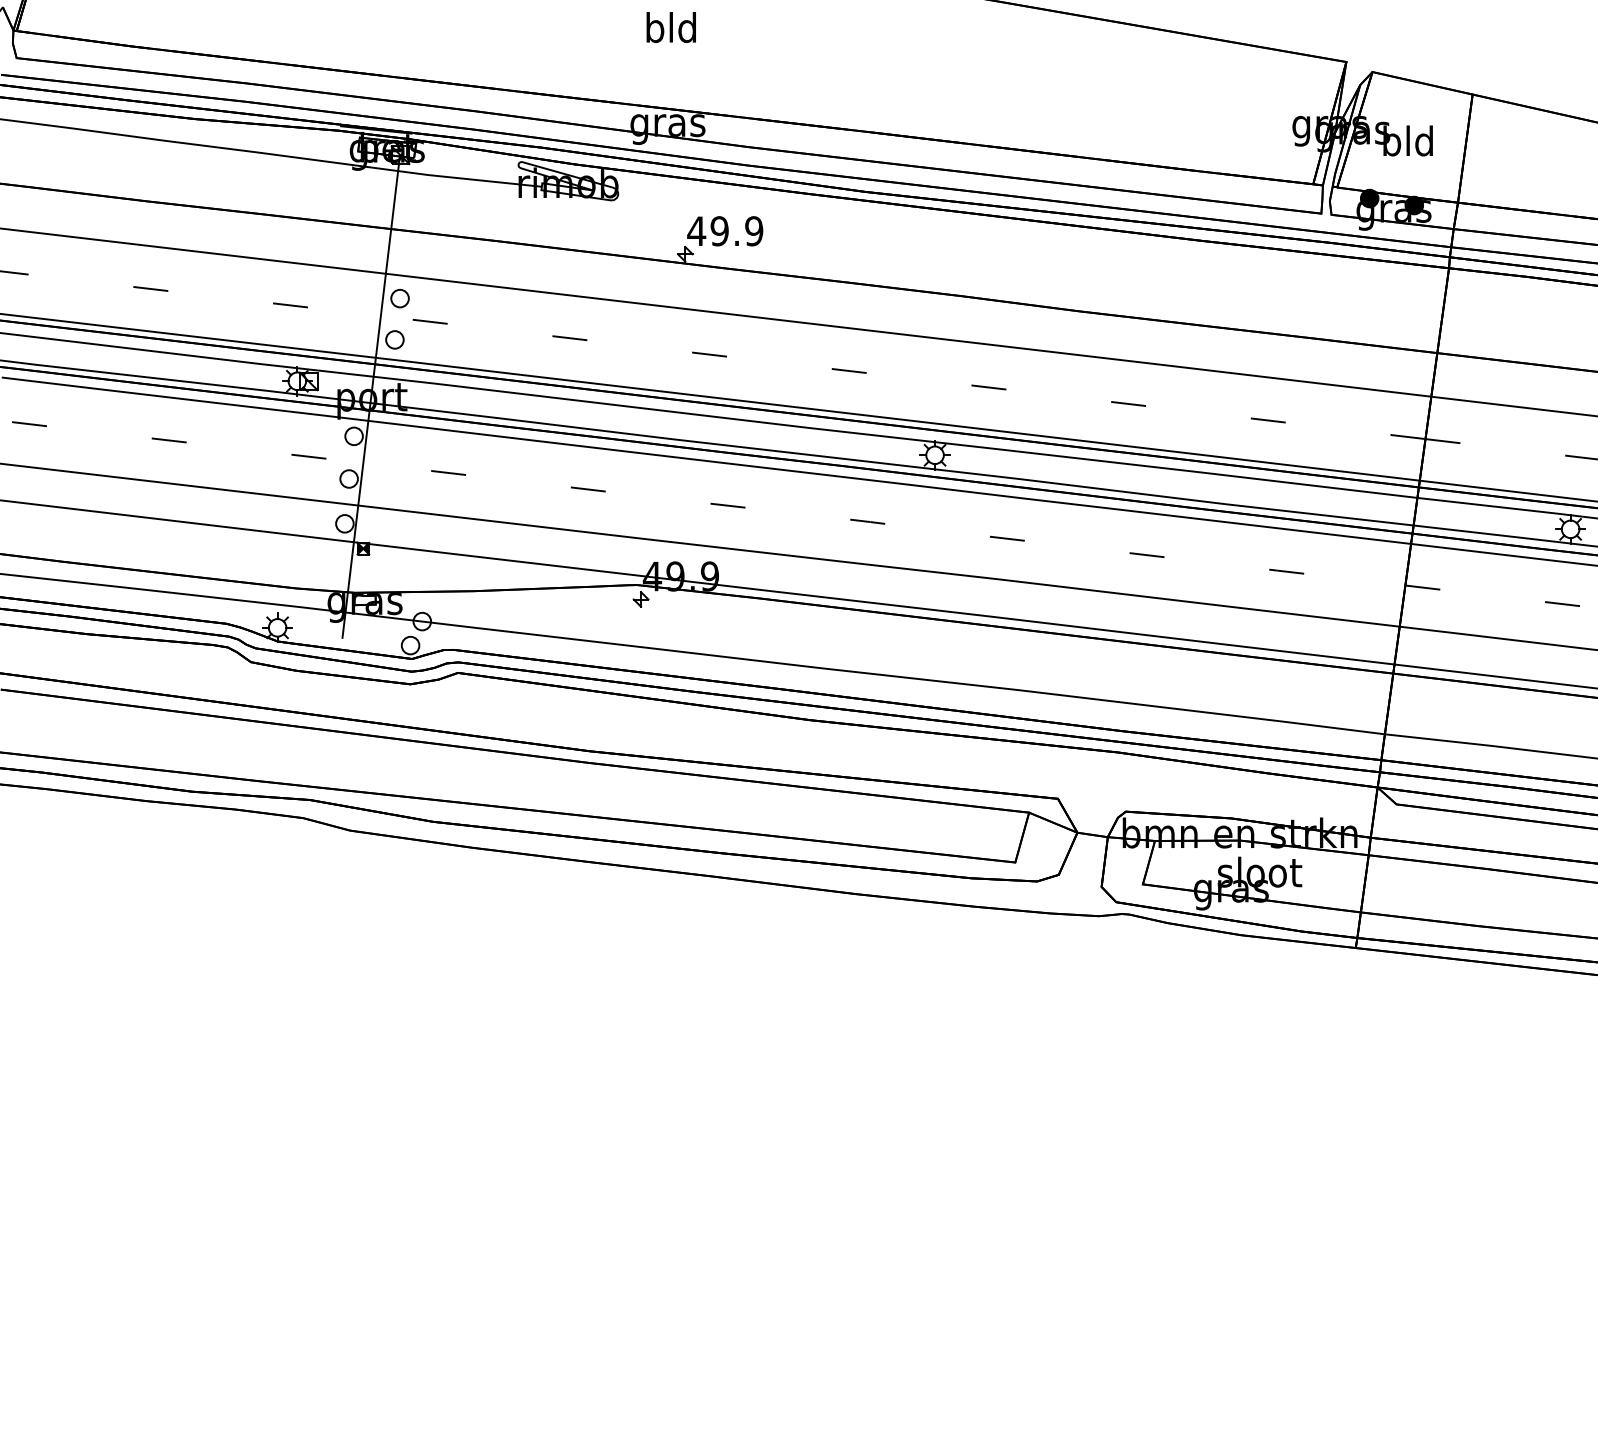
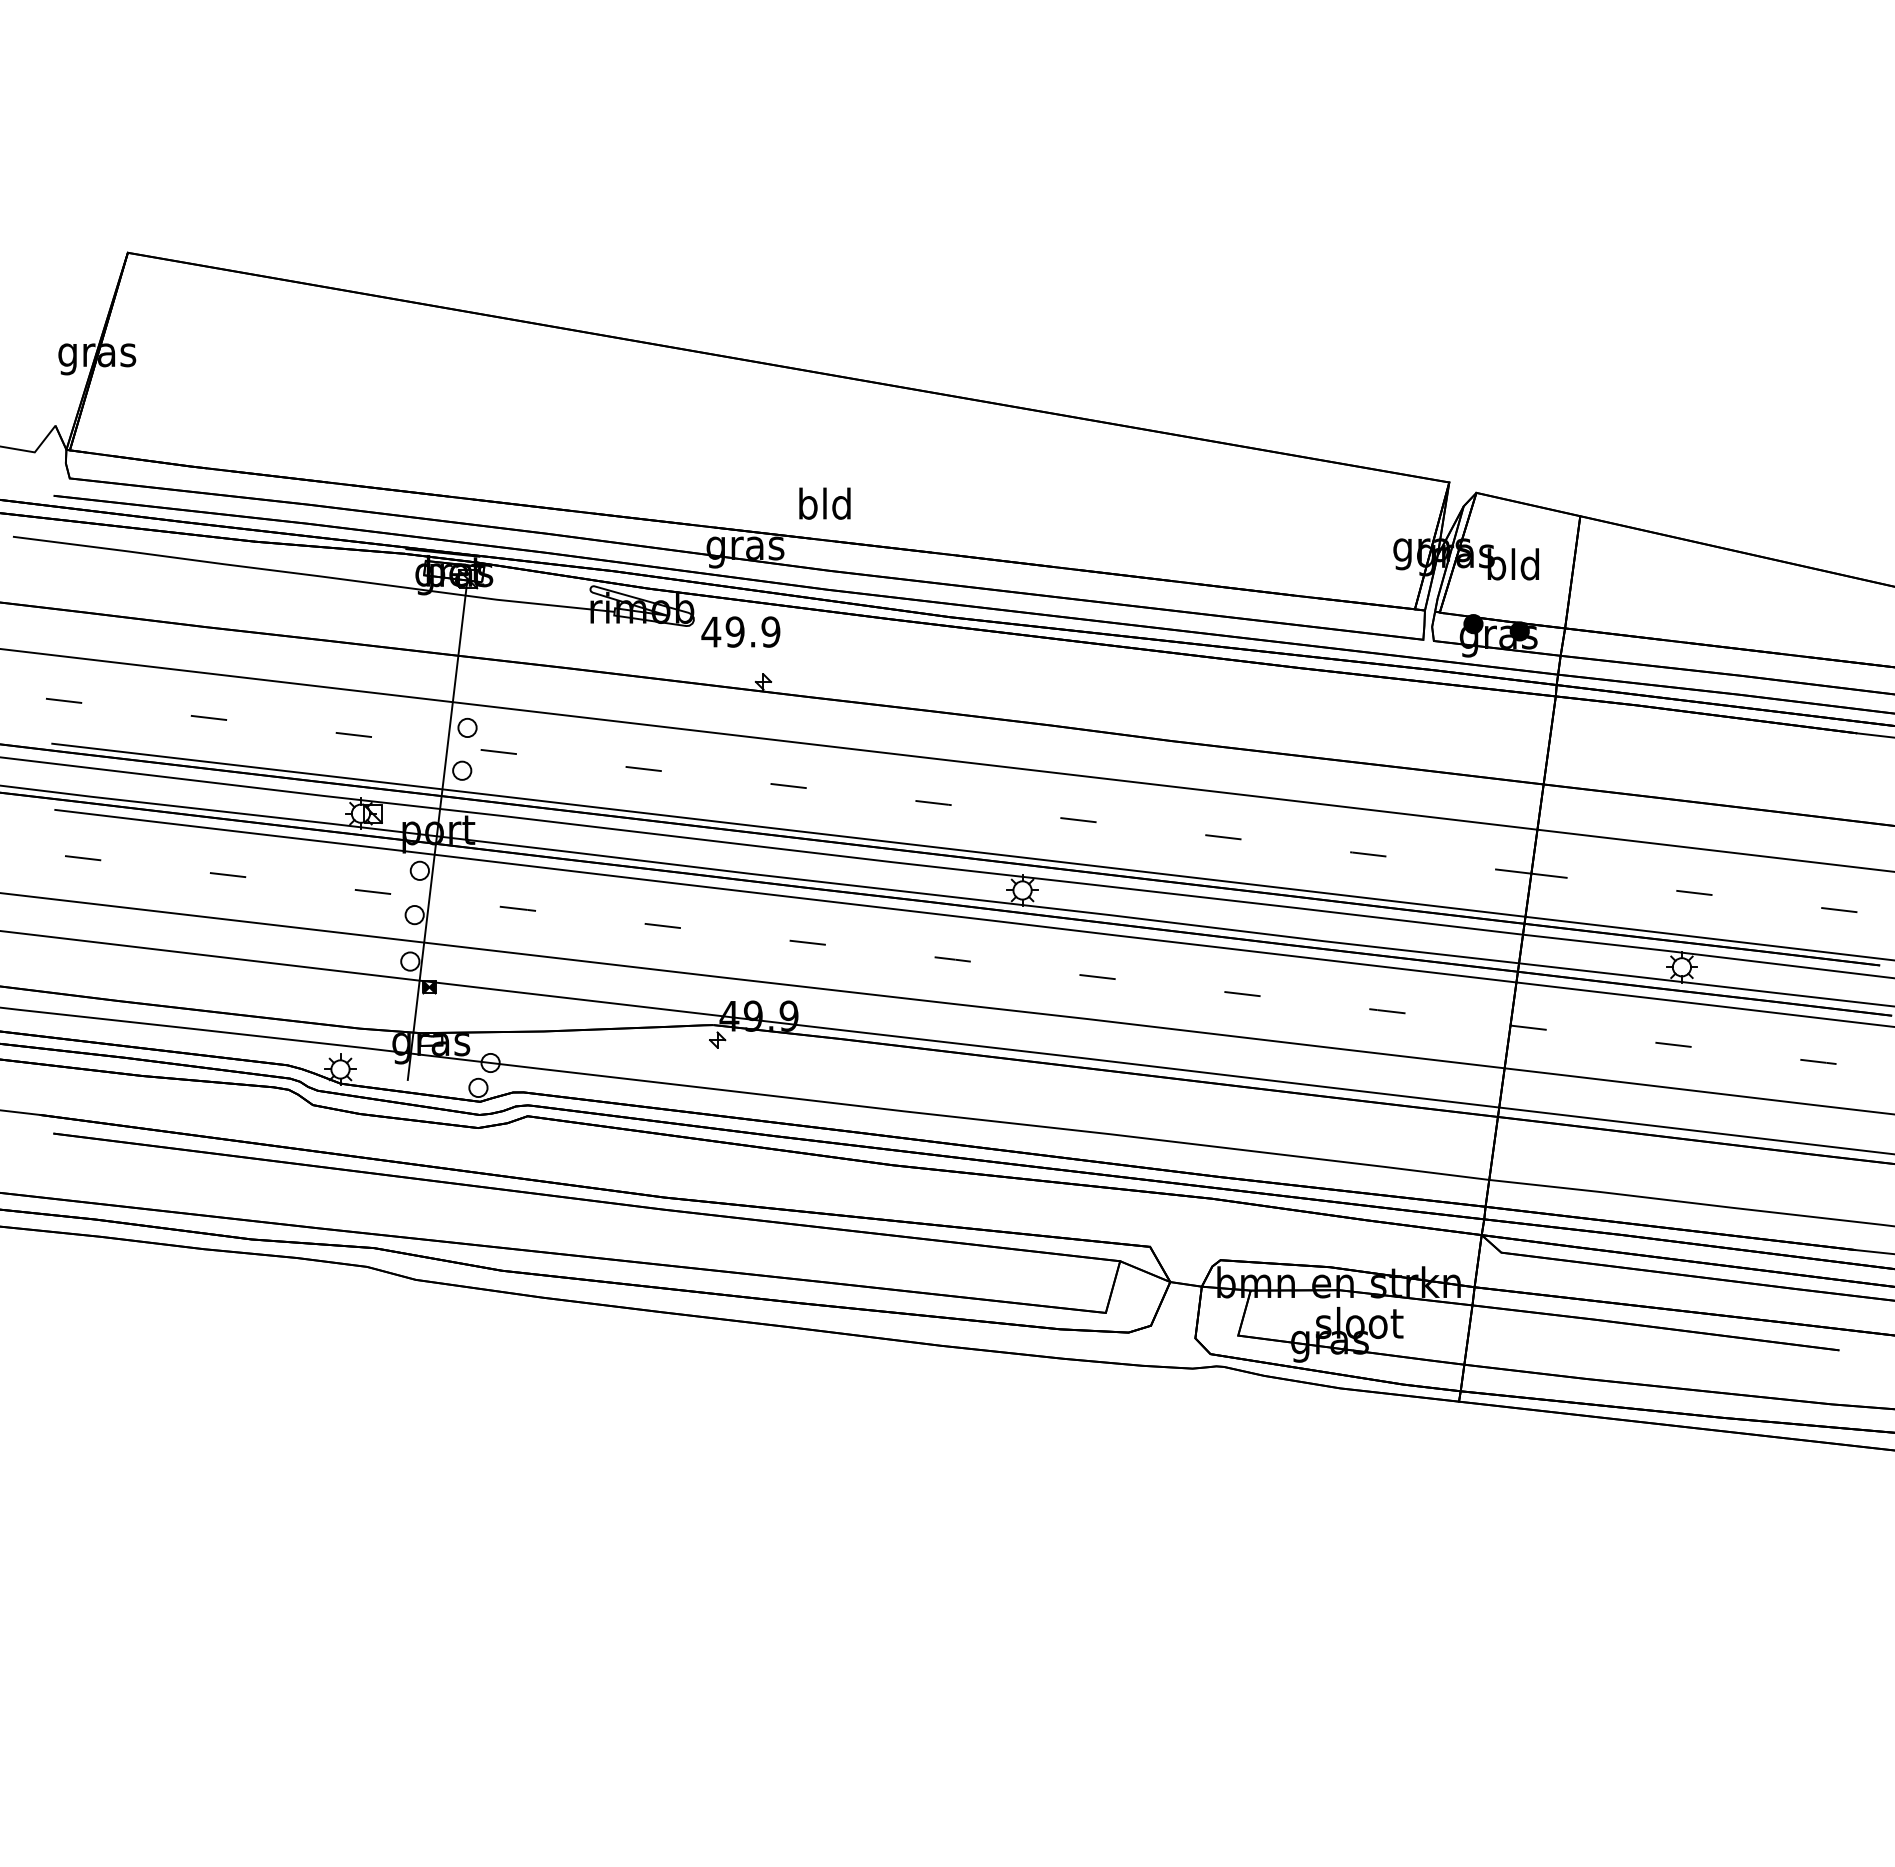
text: (670, 27) -> (824, 503), moved
text: (724, 230) -> (740, 631), moved

